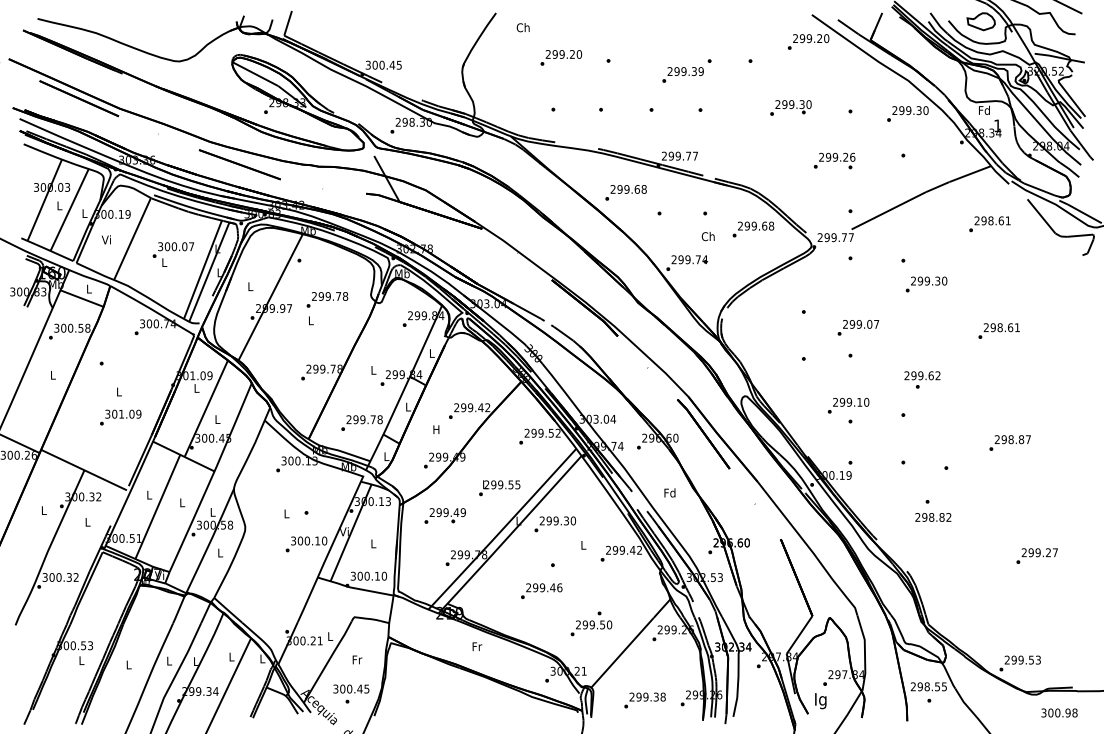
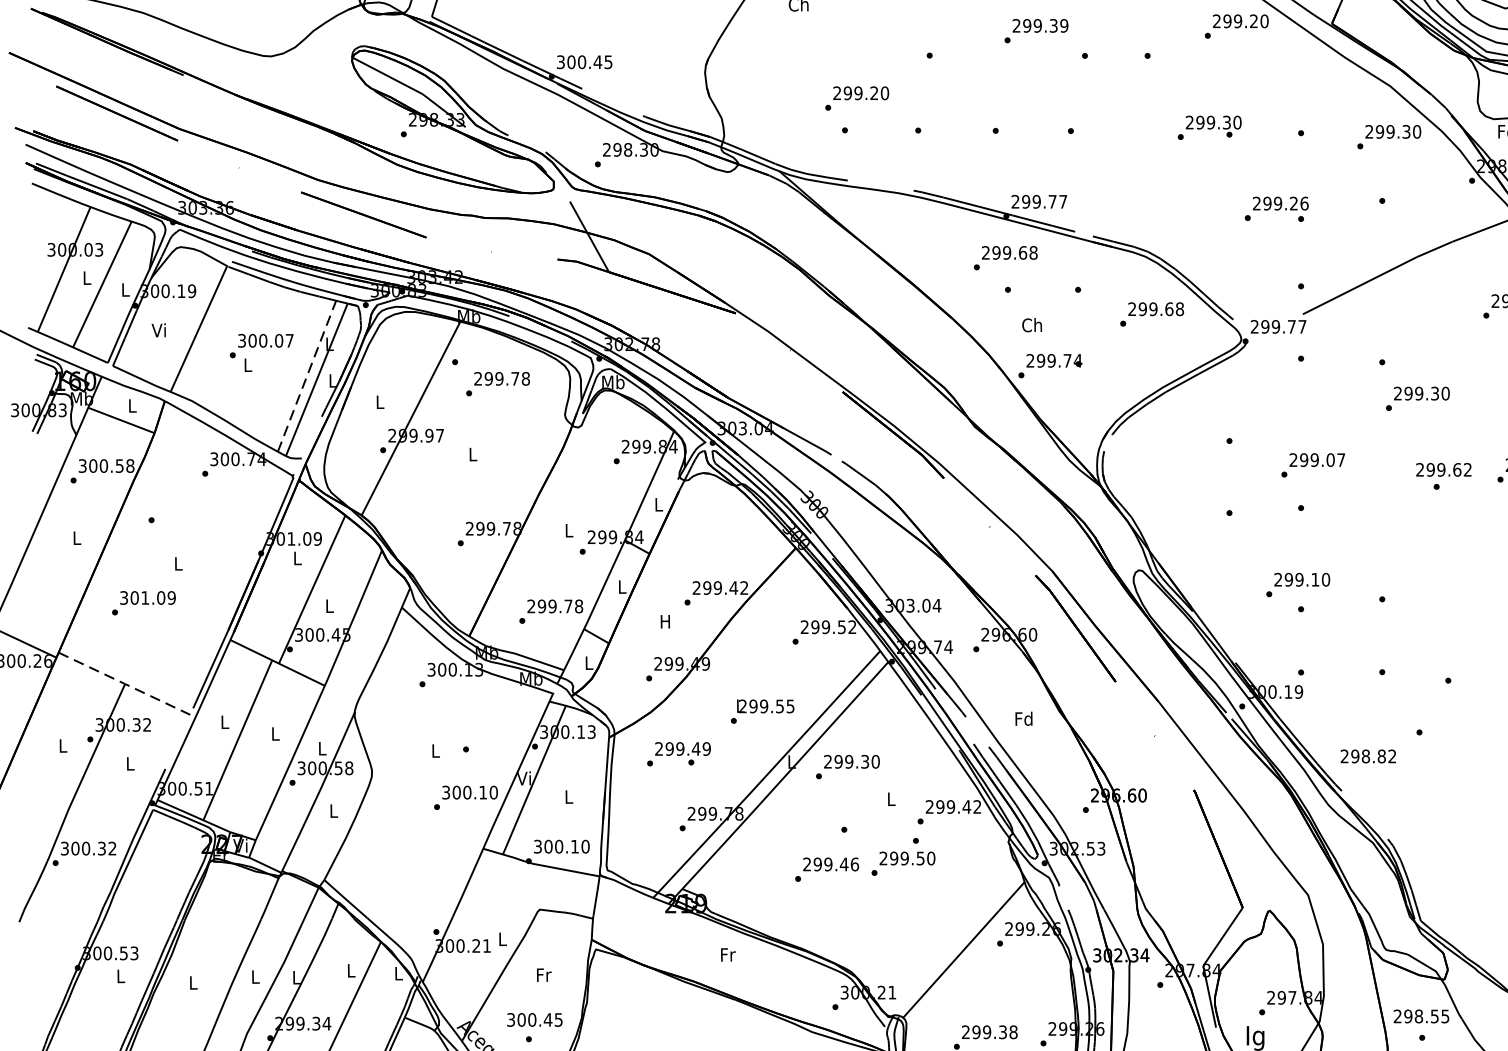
text: (561, 57) -> (857, 97), moved
text: (682, 74) -> (1035, 30), moved
text: (625, 192) -> (1004, 257), moved
text: (707, 236) -> (1030, 325), moved
line: (202, 269) -> (306, 375), solid -> dashed
text: (327, 299) -> (498, 383), moved
text: (922, 379) -> (1443, 475), moved
text: (120, 417) -> (143, 603), moved
line: (84, 470) -> (125, 684), solid -> dashed
text: (933, 517) -> (1368, 756), moved
text: (591, 623) -> (903, 856), moved

